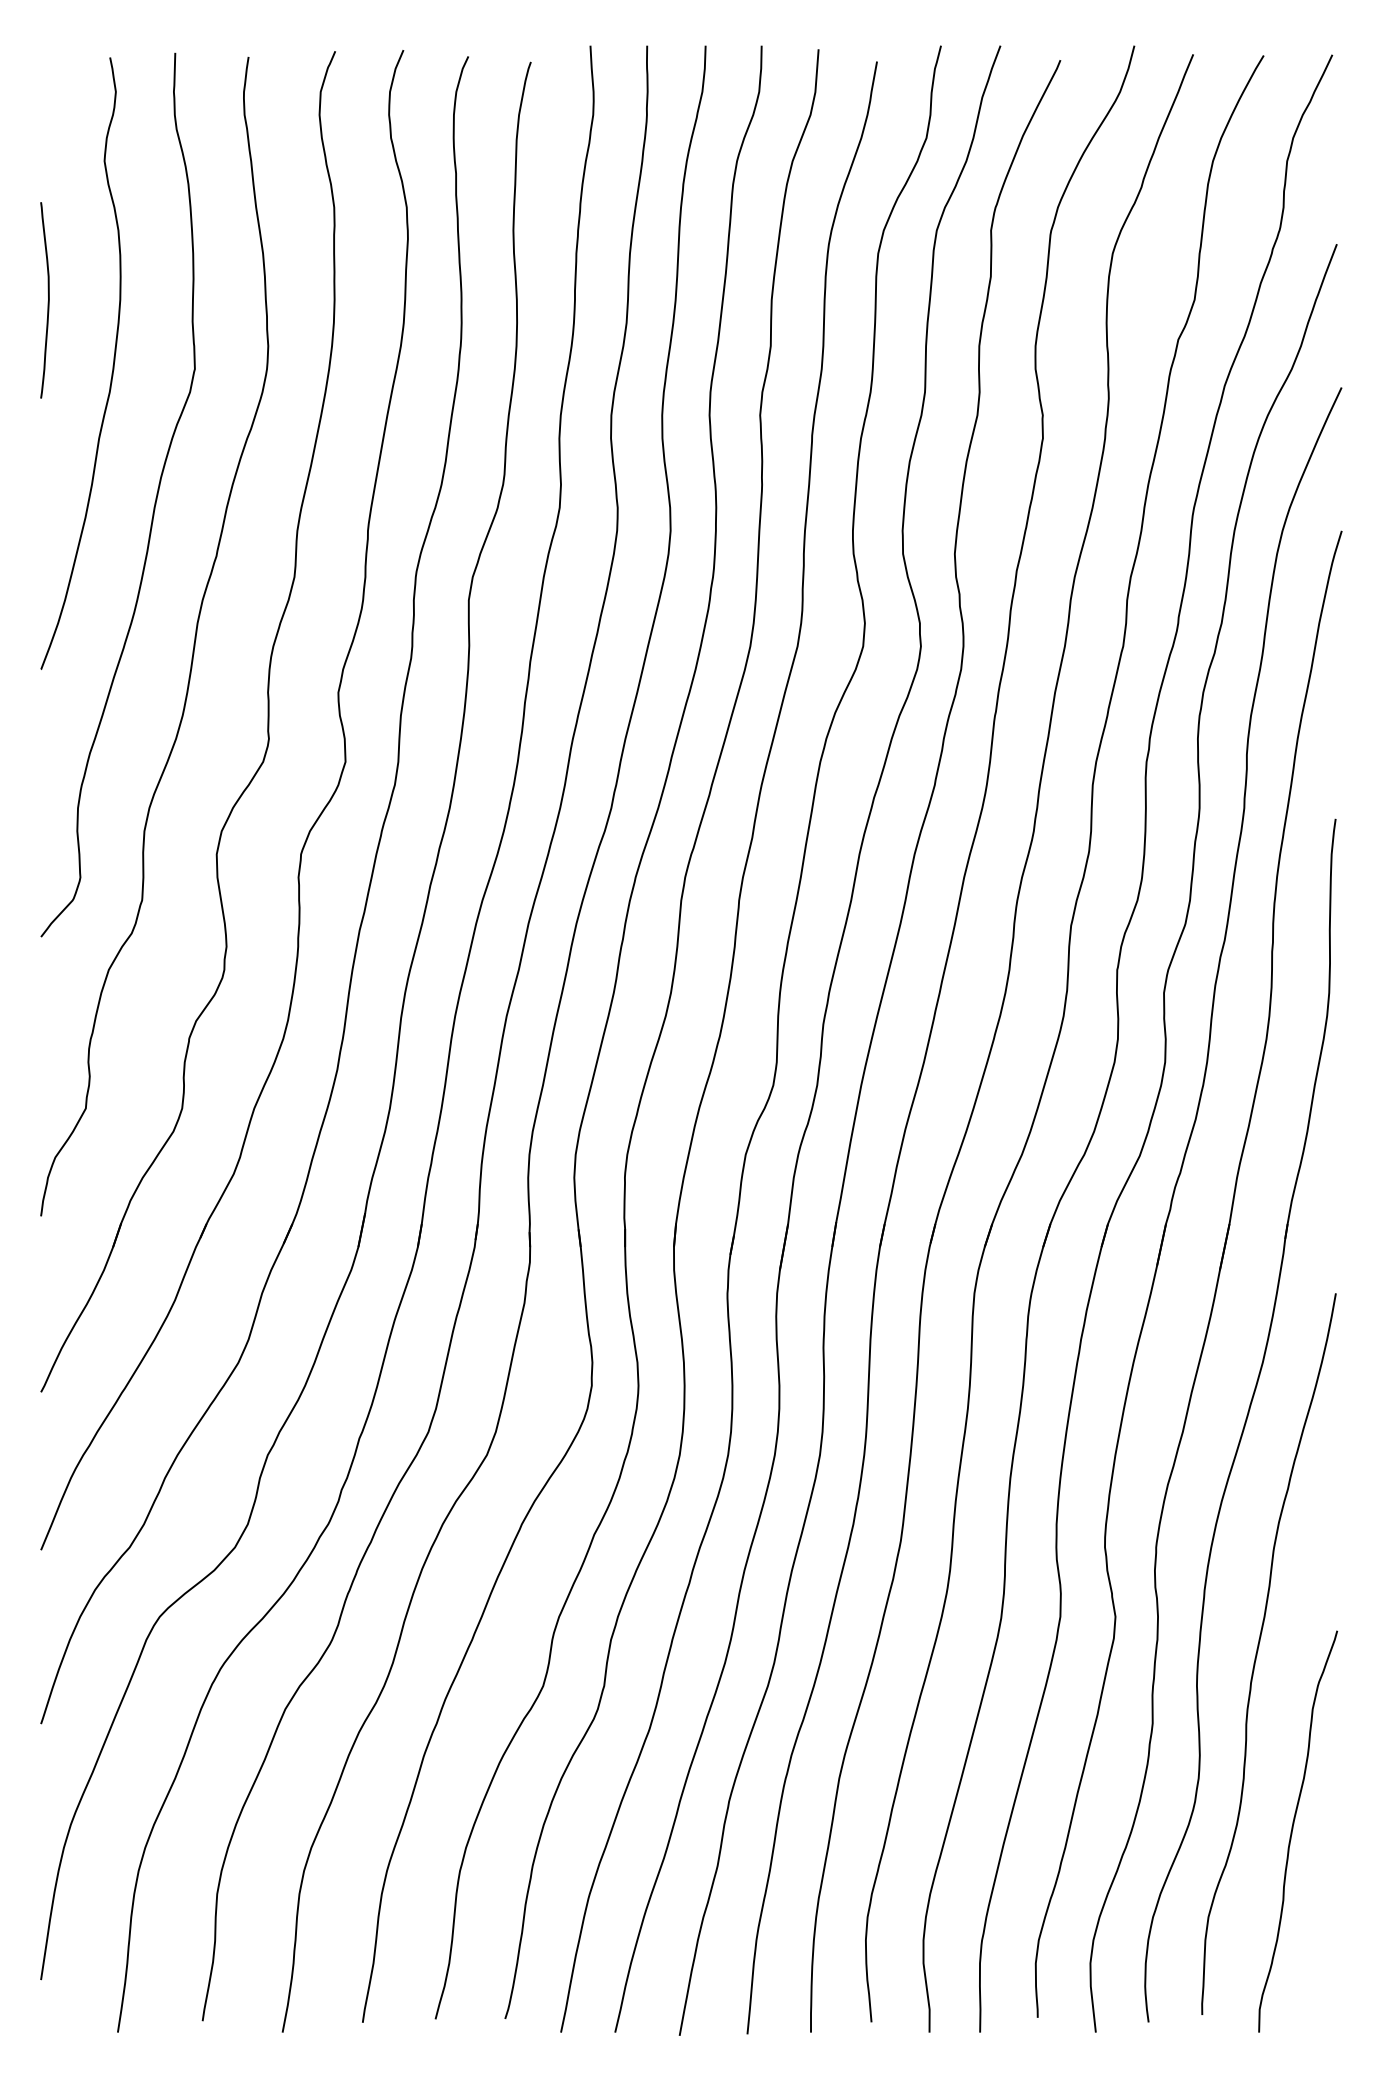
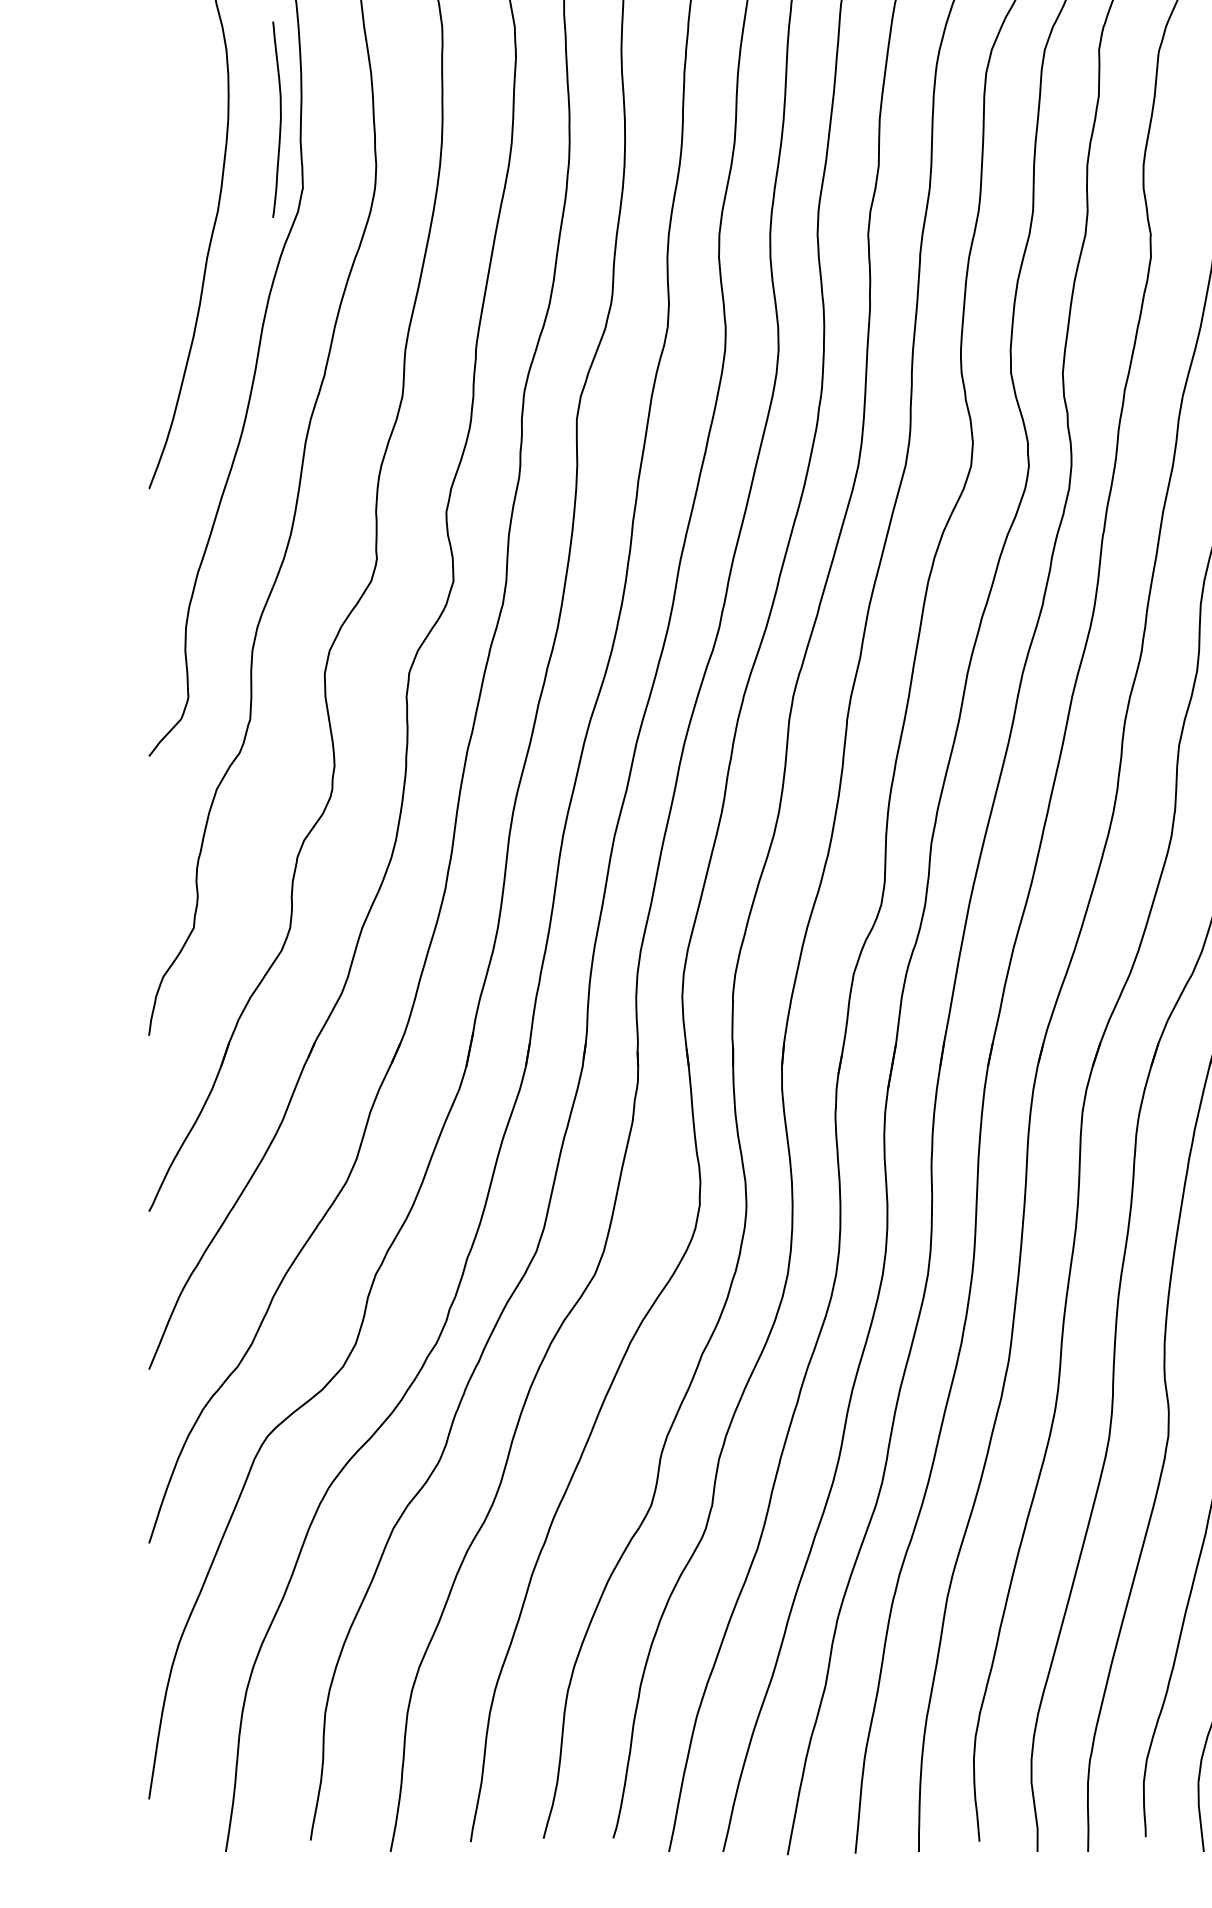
curve: (47, 301) -> (279, 120), moved

